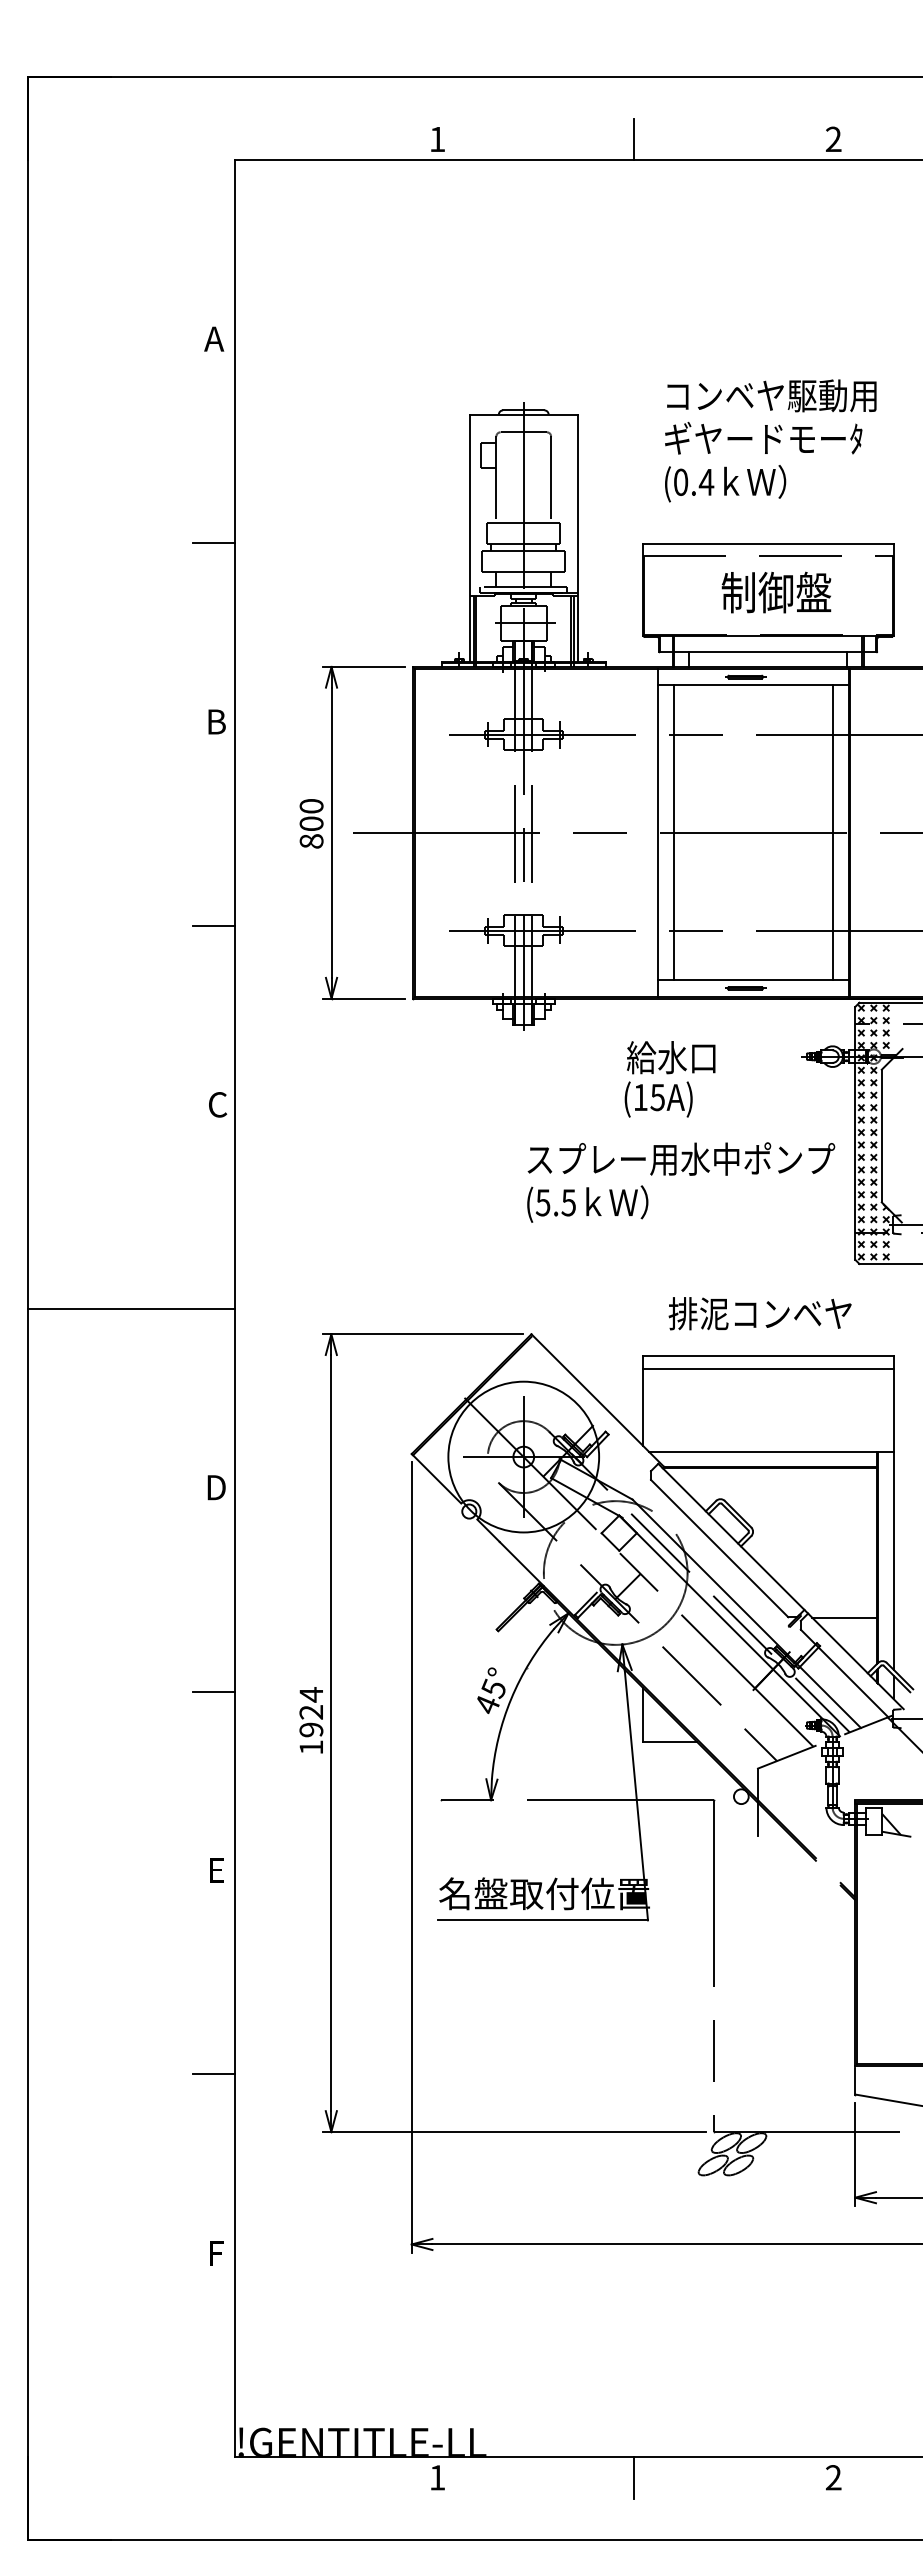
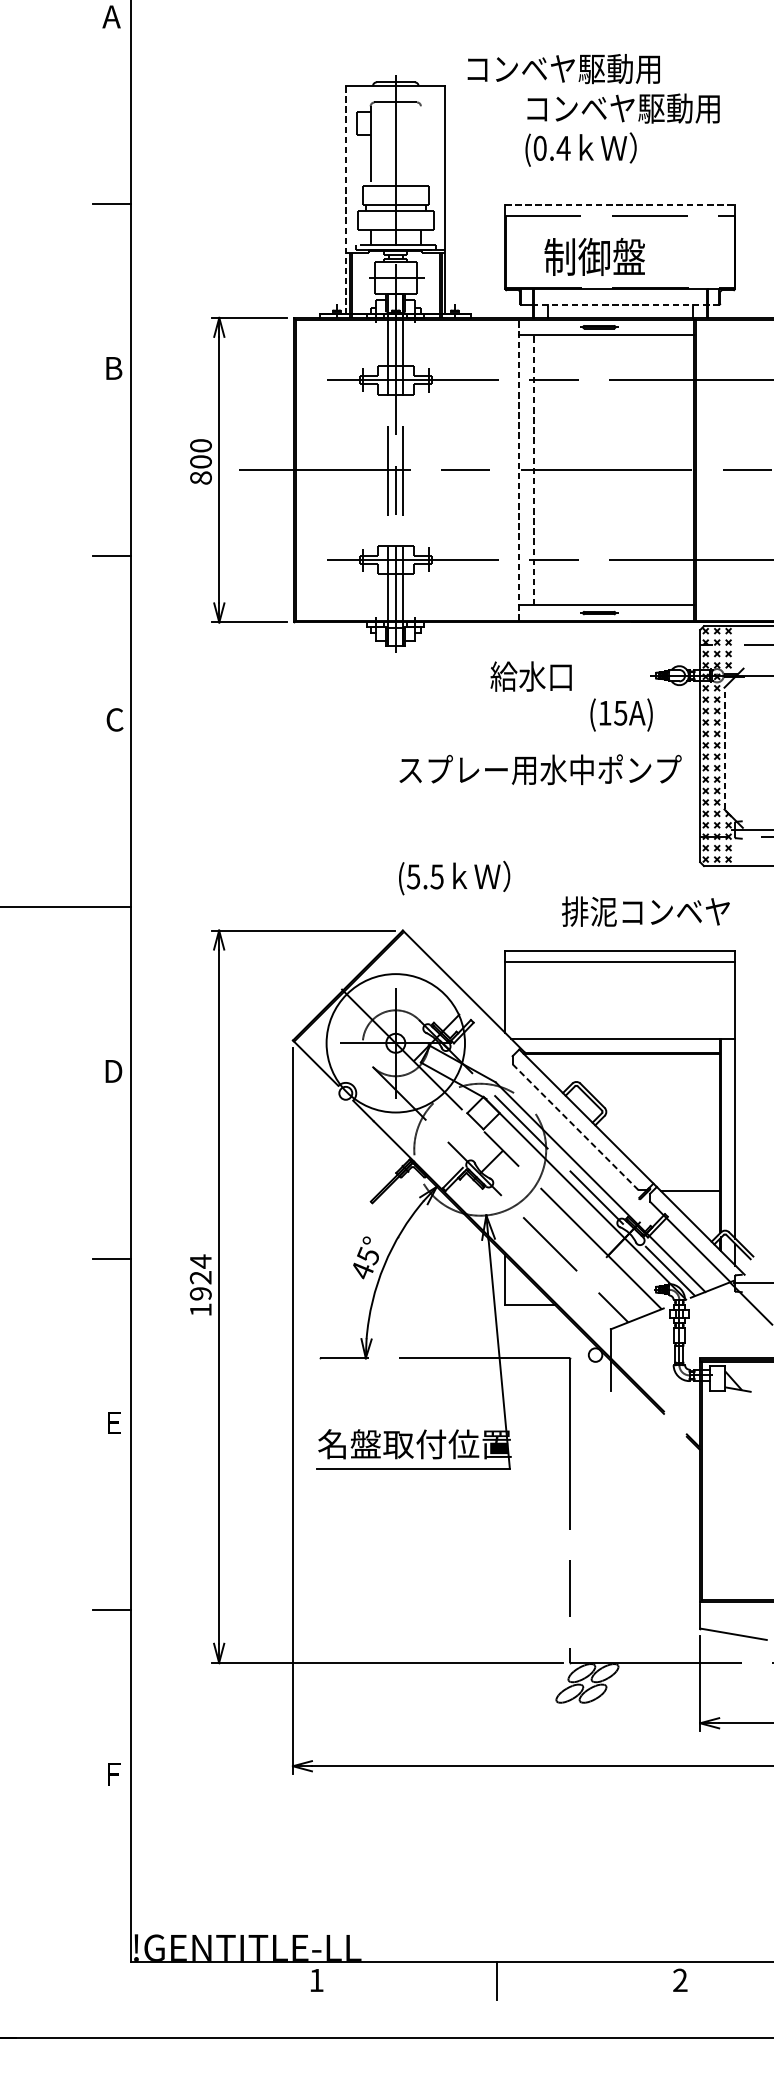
text: (771, 395) -> (563, 68), moved
text: (770, 438) -> (622, 108), ギヤードモーﾀ -> コンベヤ駆動用
line: (551, 479) -> (421, 145), removed
line: (469, 538) -> (345, 199), solid -> dashed
line: (768, 543) -> (620, 204), solid -> dashed
text: (776, 592) -> (594, 256), moved
line: (774, 652) -> (626, 304), solid -> dashed
line: (658, 832) -> (519, 469), solid -> dashed
line: (674, 832) -> (534, 469), solid -> dashed
line: (833, 832) -> (680, 469), removed
text: (658, 1099) -> (621, 715), moved
line: (881, 1135) -> (724, 748), solid -> dashed
text: (587, 1203) -> (454, 877), moved
text: (759, 1313) -> (645, 911), moved
line: (720, 1548) -> (576, 1127), solid -> dashed

